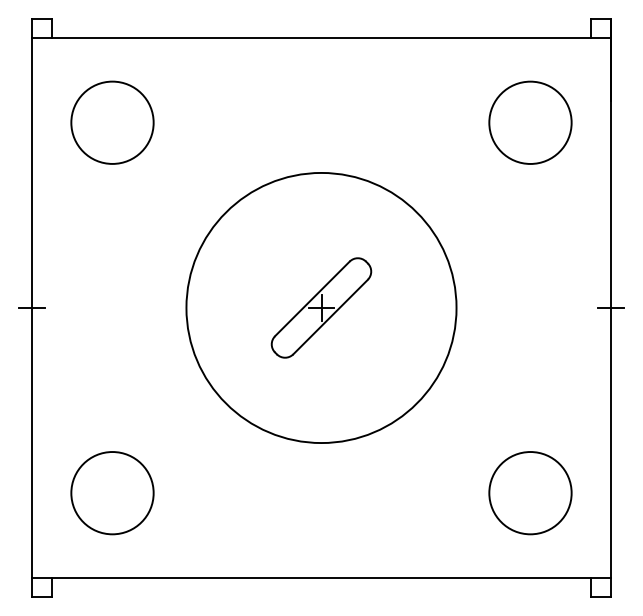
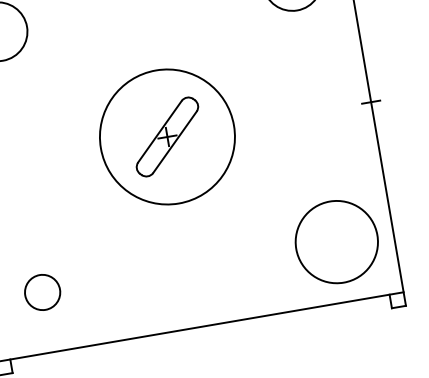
circle: (321, 307) -> (167, 136), size x0.7
circle: (112, 493) -> (42, 292), size x0.6
circle: (530, 493) -> (336, 242), size x1.4

